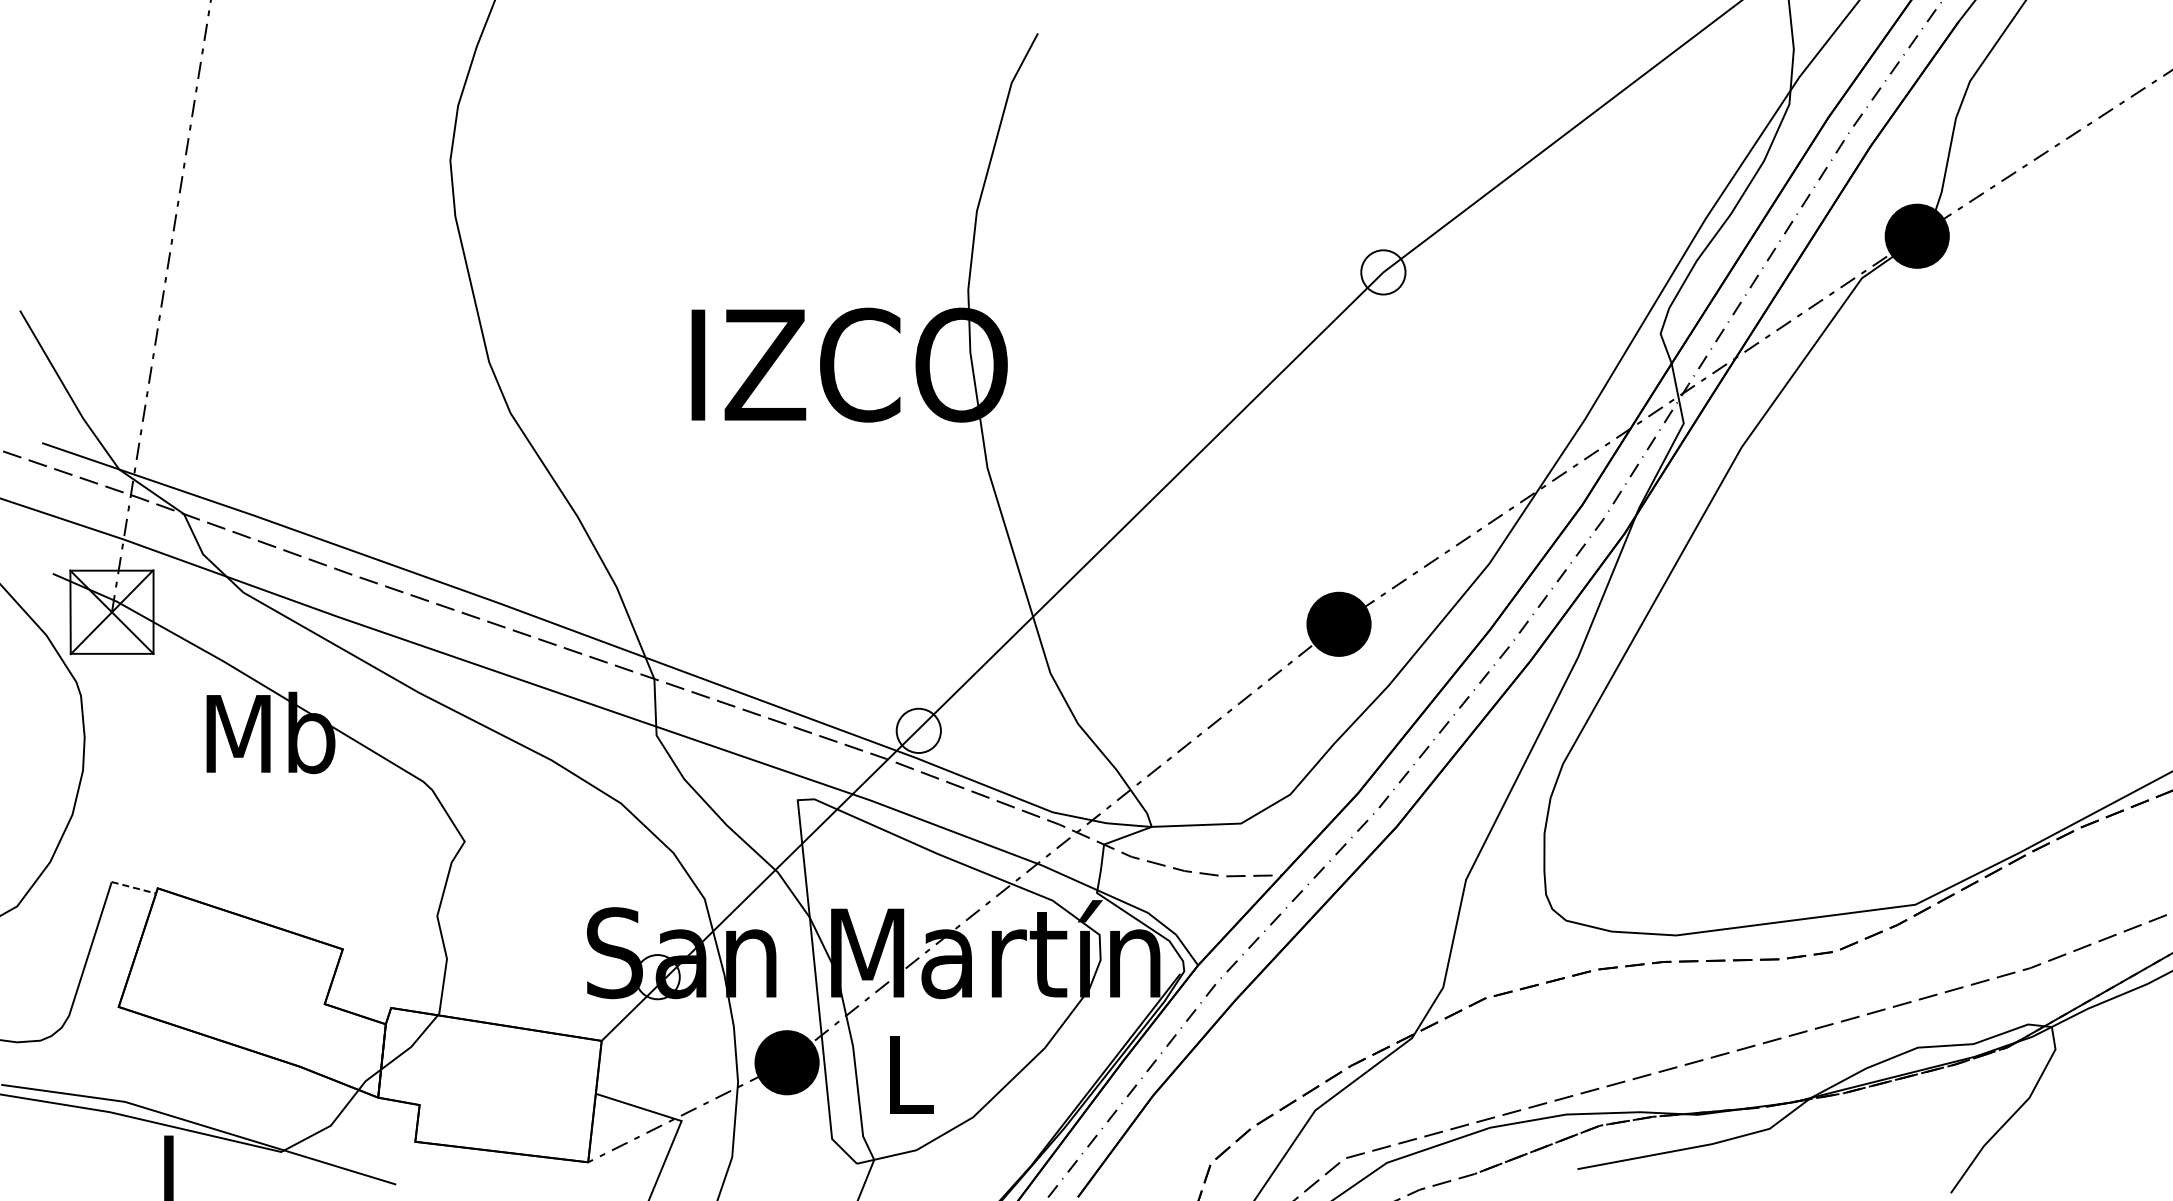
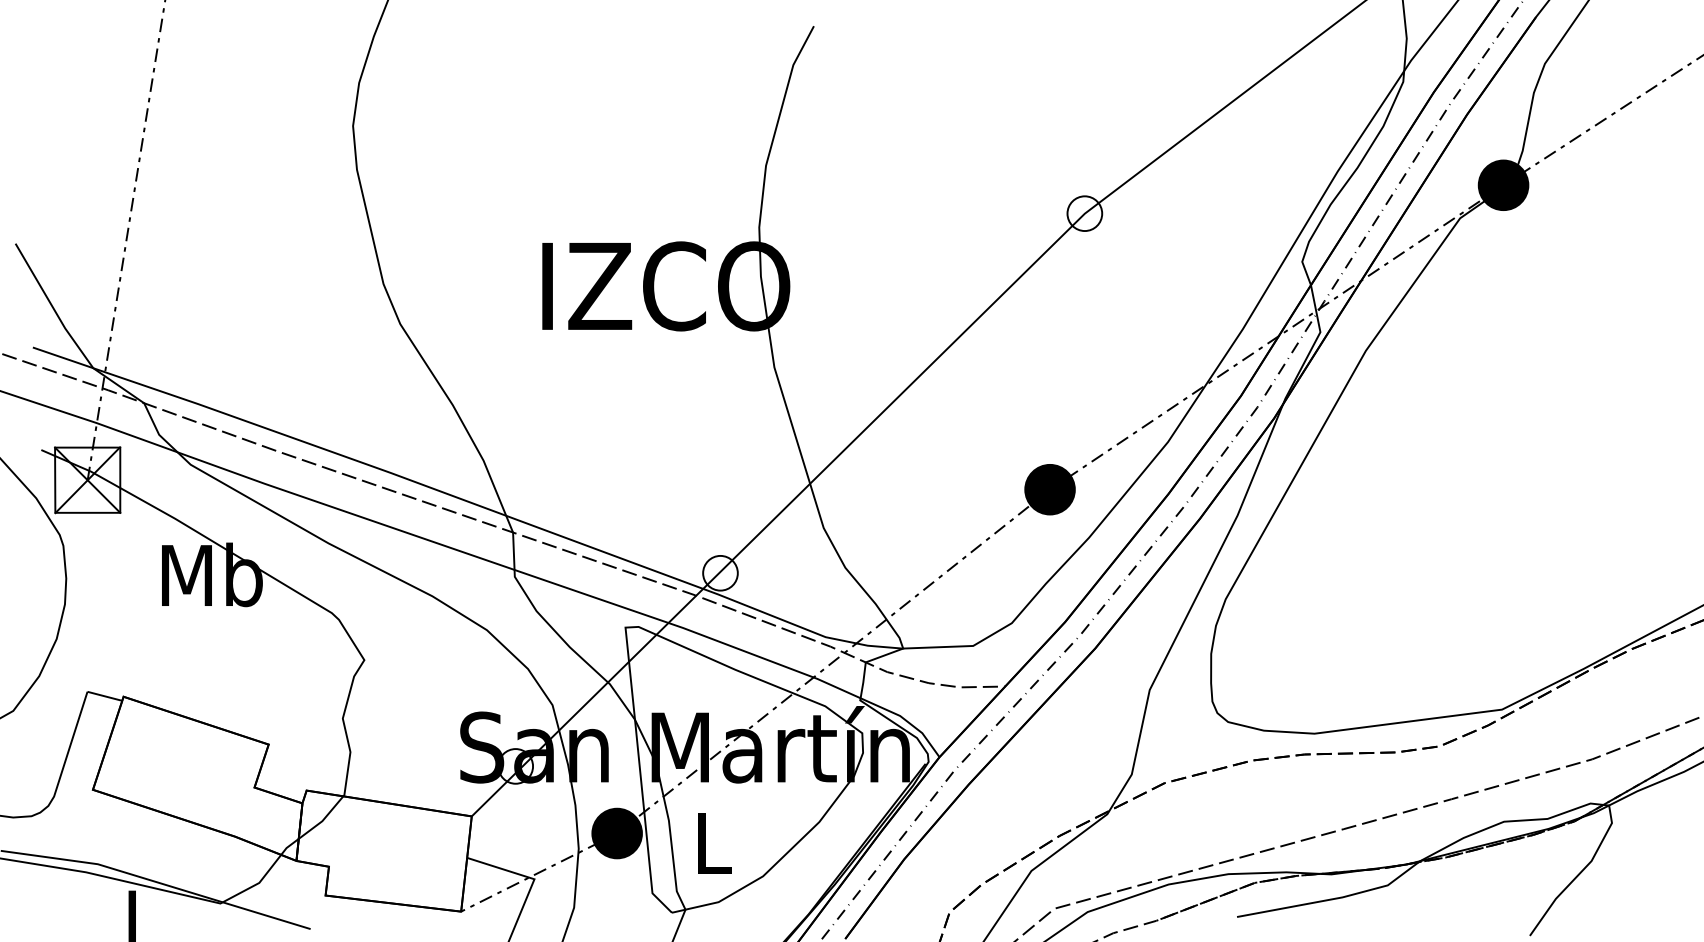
line: (133, 887) -> (104, 696), dashed -> solid

